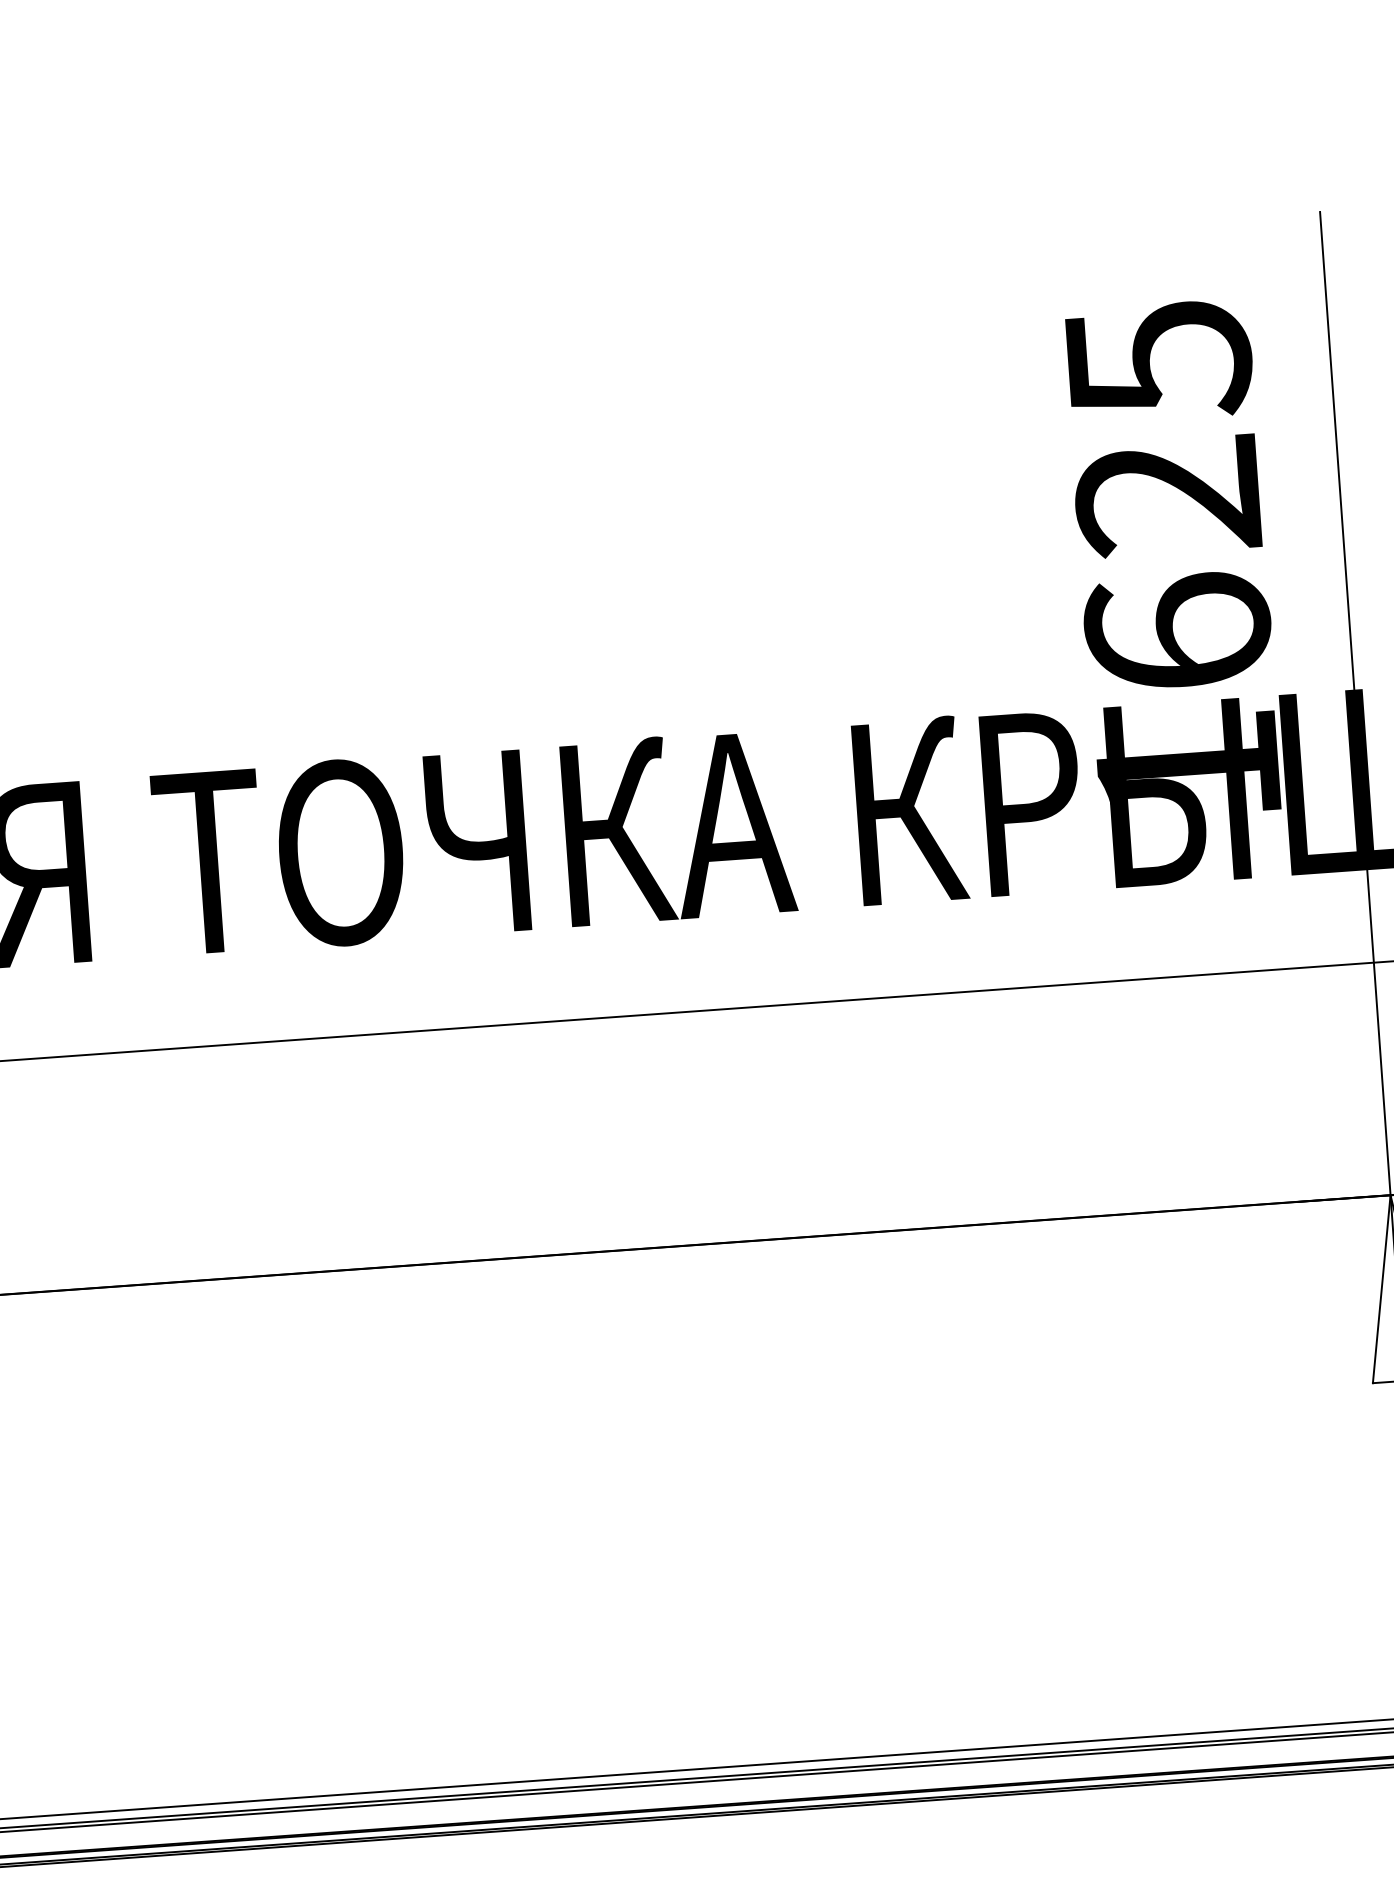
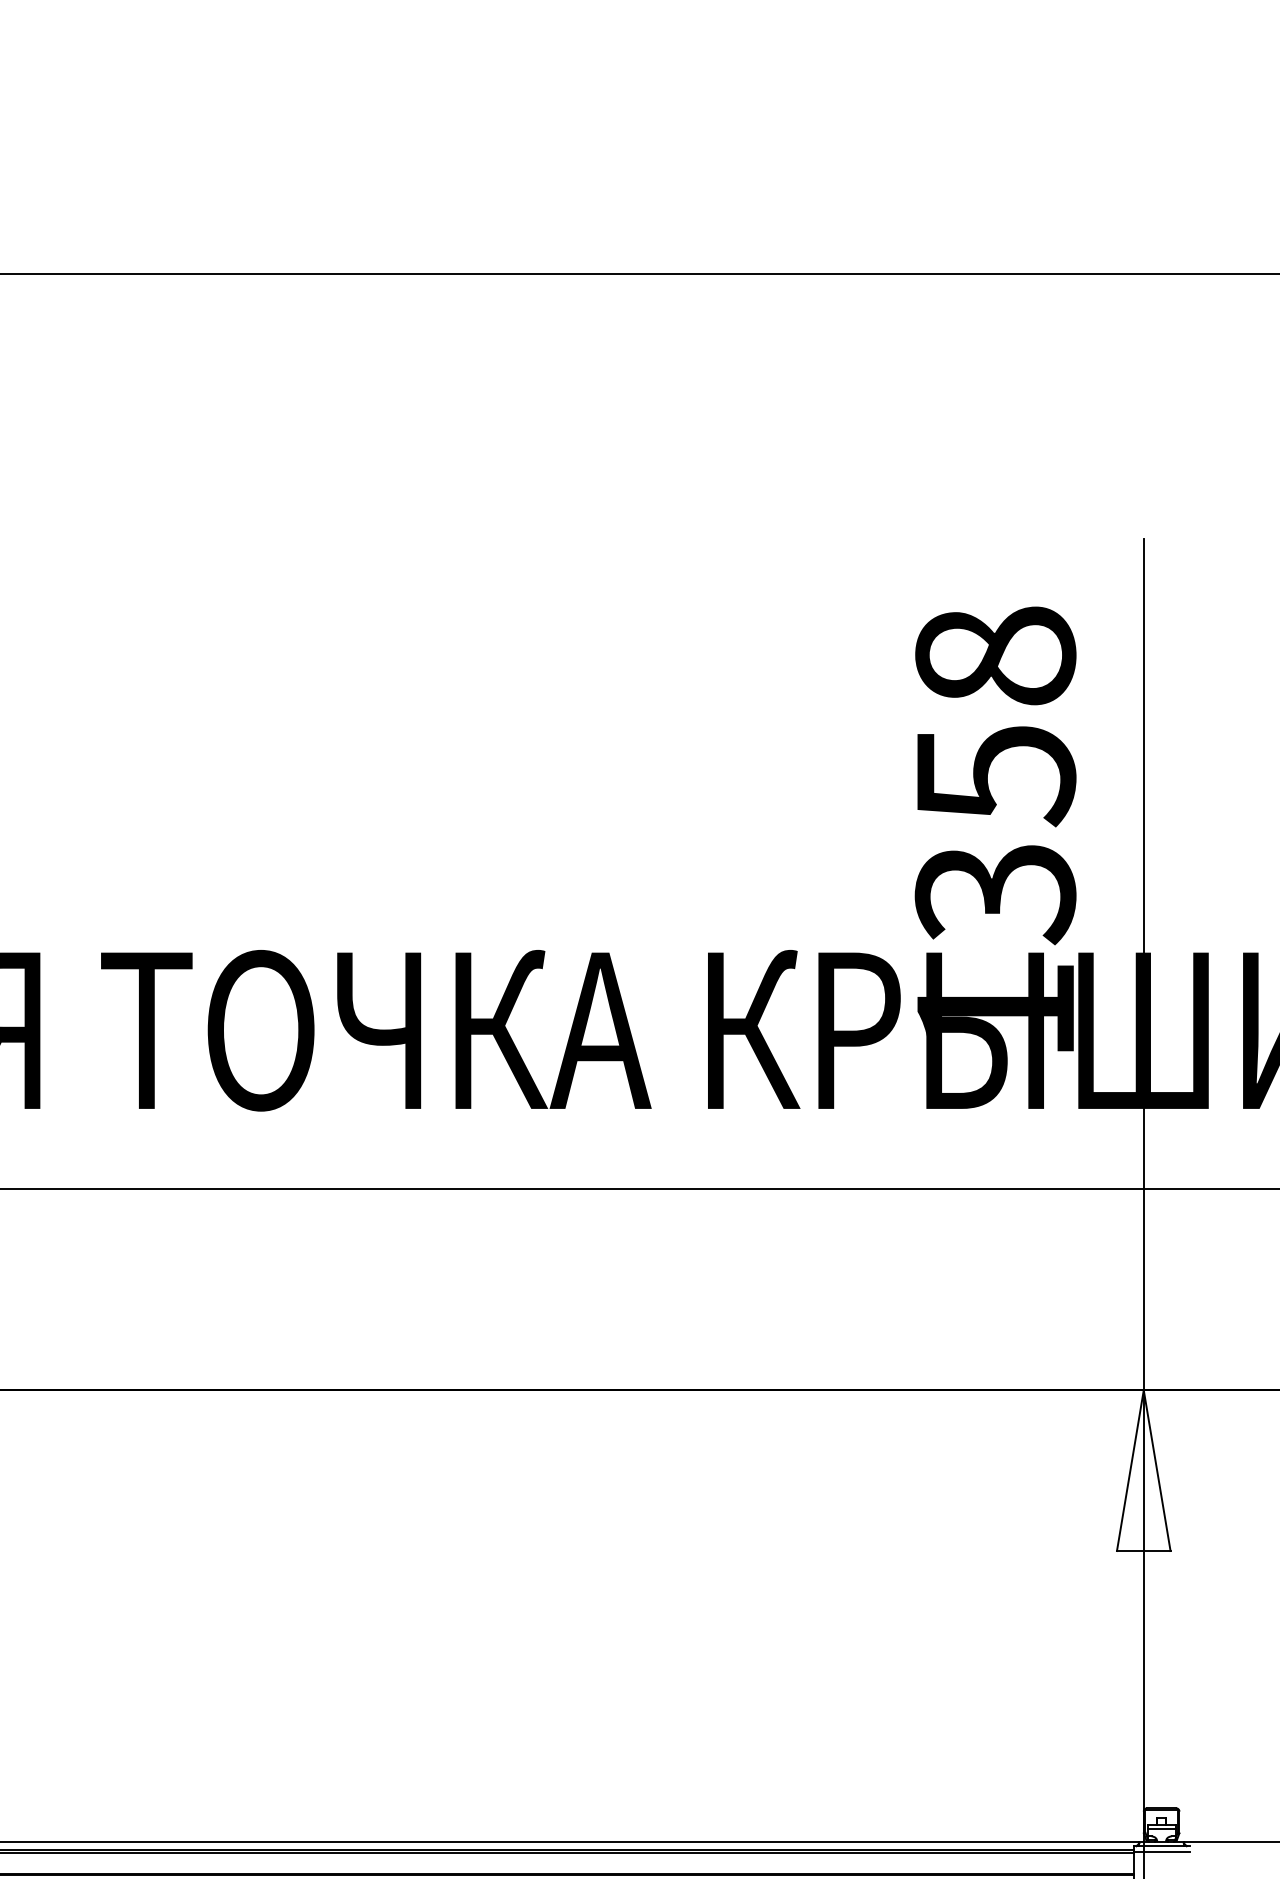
text: (1168, 497) -> (995, 775), 1625 -> 1358

